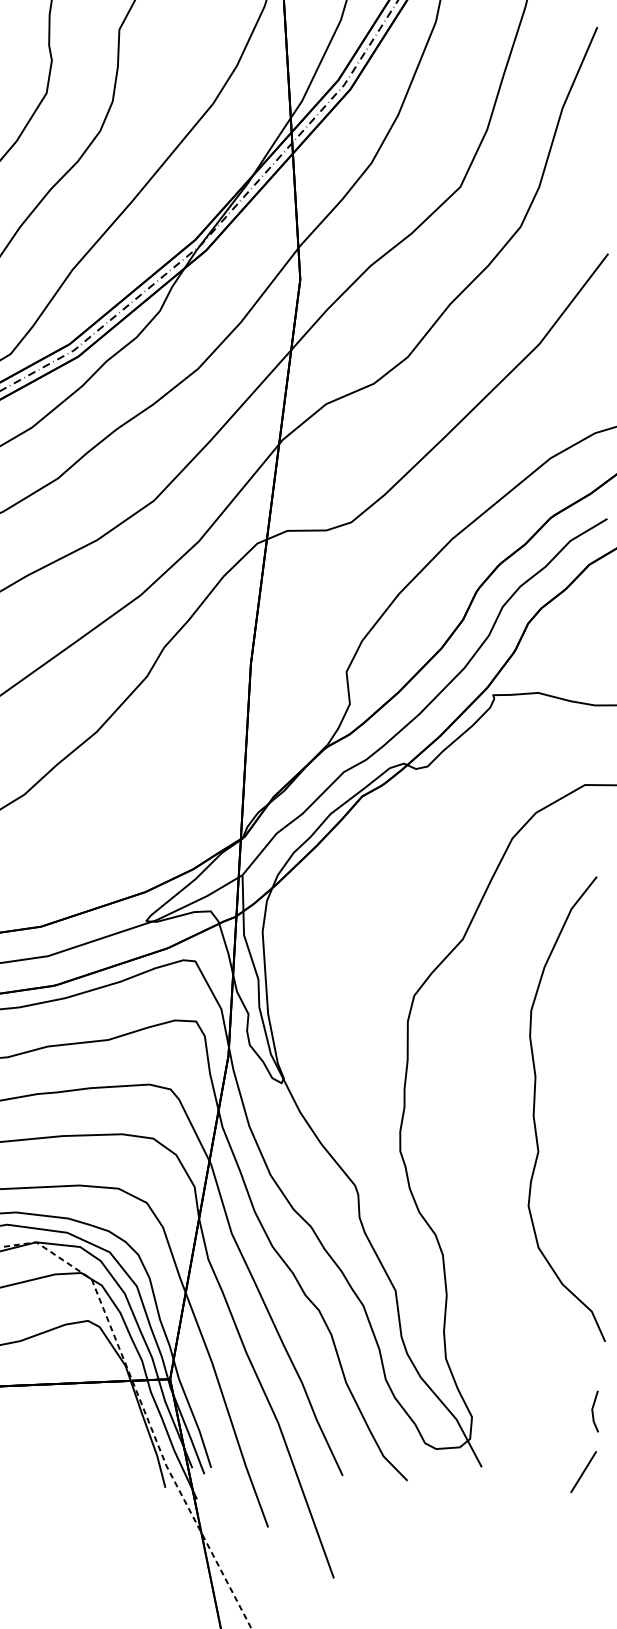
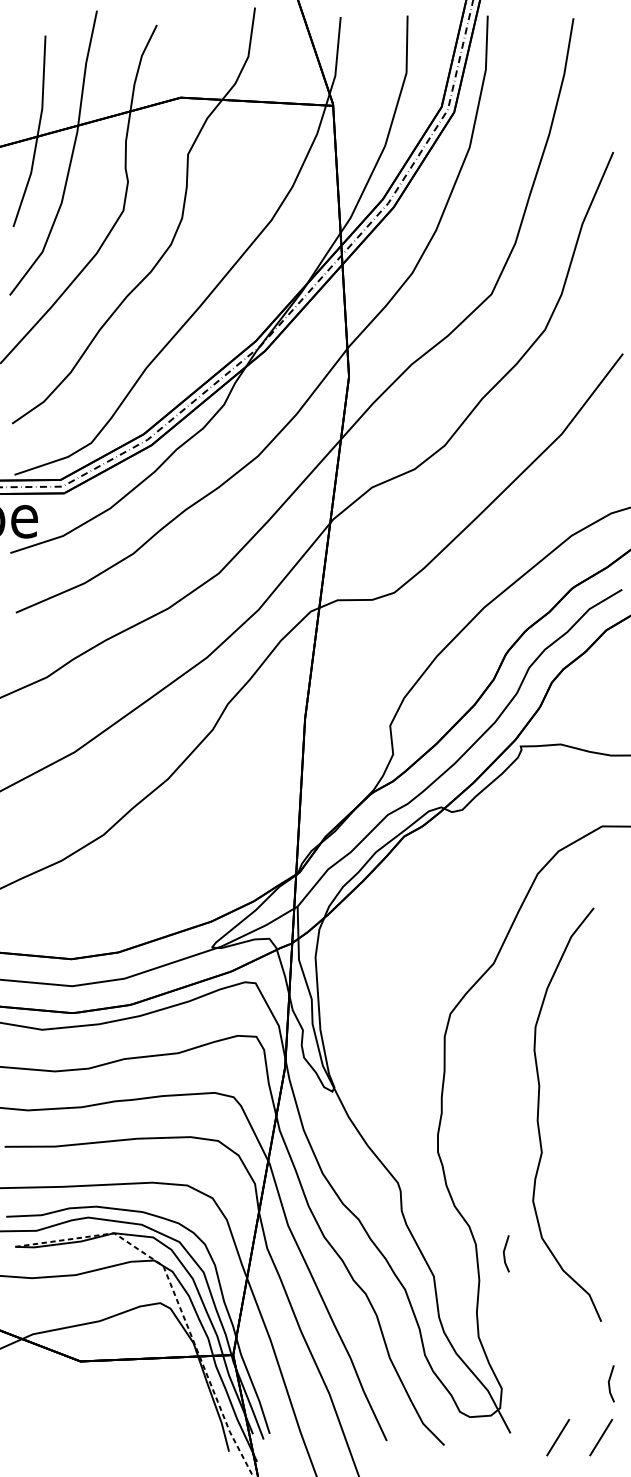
curve: (535, 1103) -> (539, 1109), moved
line: (475, 1265) -> (504, 1253), added
line: (535, 1471) -> (558, 1437), added

